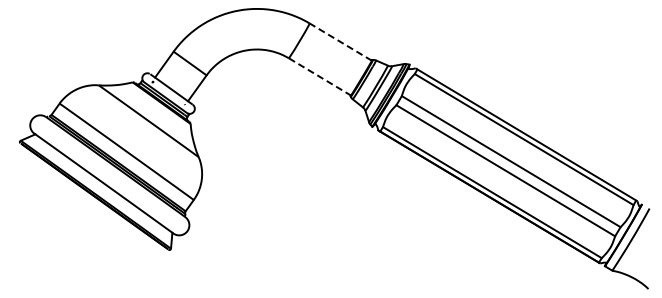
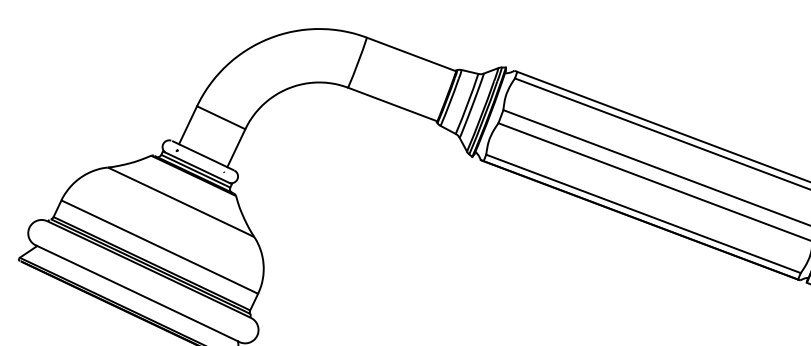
line: (340, 41) -> (410, 53), dashed -> solid
line: (320, 77) -> (393, 105), dashed -> solid

